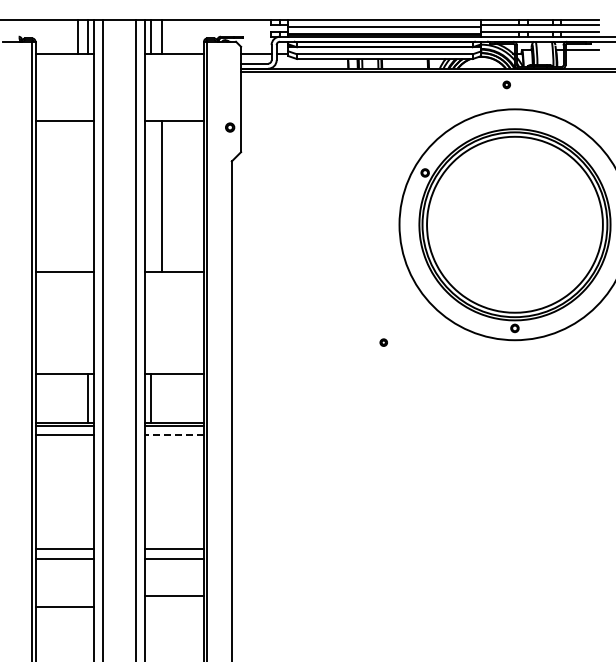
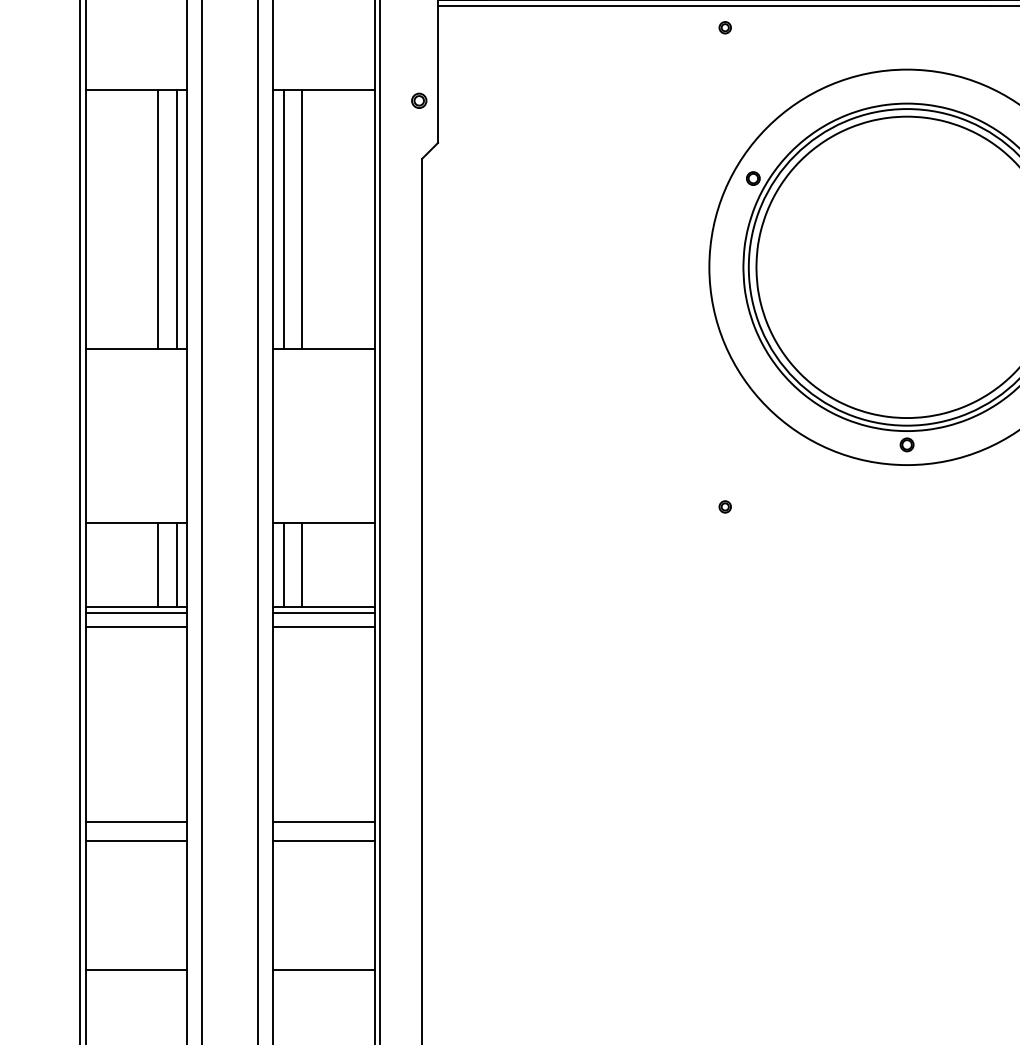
part: (506, 84) -> (724, 27), moved
line: (77, 196) -> (157, 218), added
line: (88, 196) -> (176, 218), added
line: (151, 196) -> (284, 218), added
part: (383, 342) -> (724, 506), moved
line: (77, 398) -> (157, 564), added
line: (161, 398) -> (301, 564), added
line: (174, 434) -> (323, 626), dashed -> solid
line: (174, 595) -> (323, 969), moved
line: (64, 606) -> (135, 969), moved

